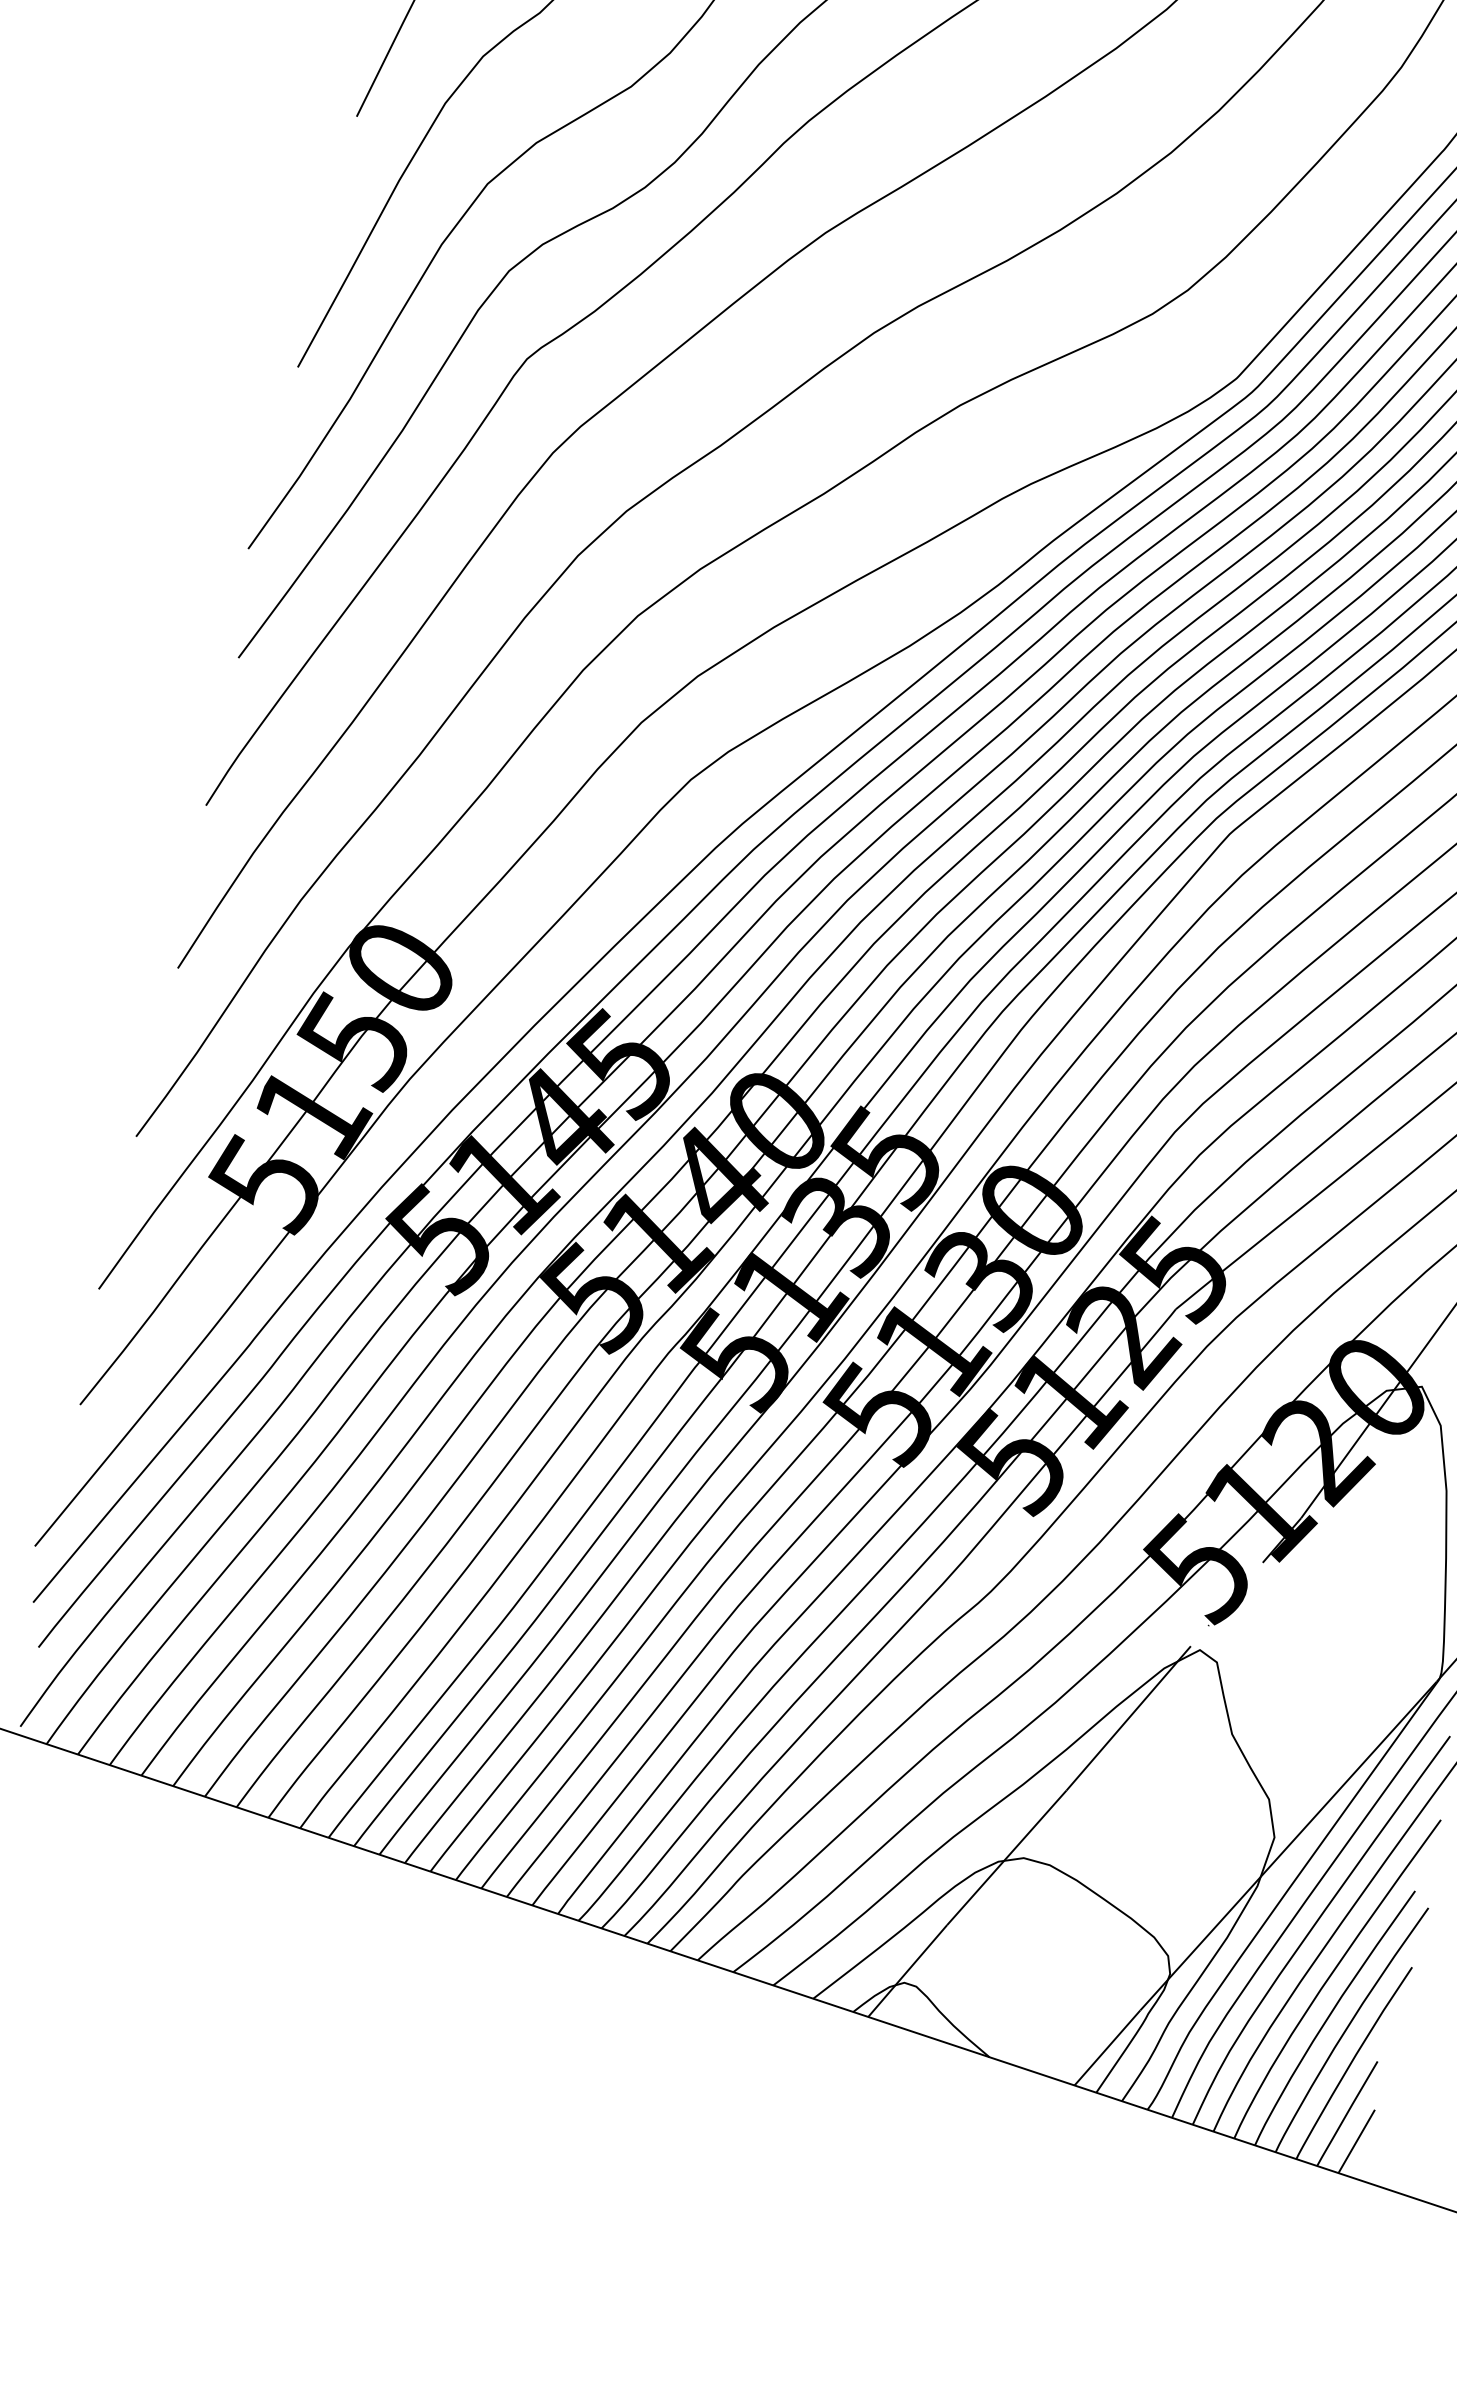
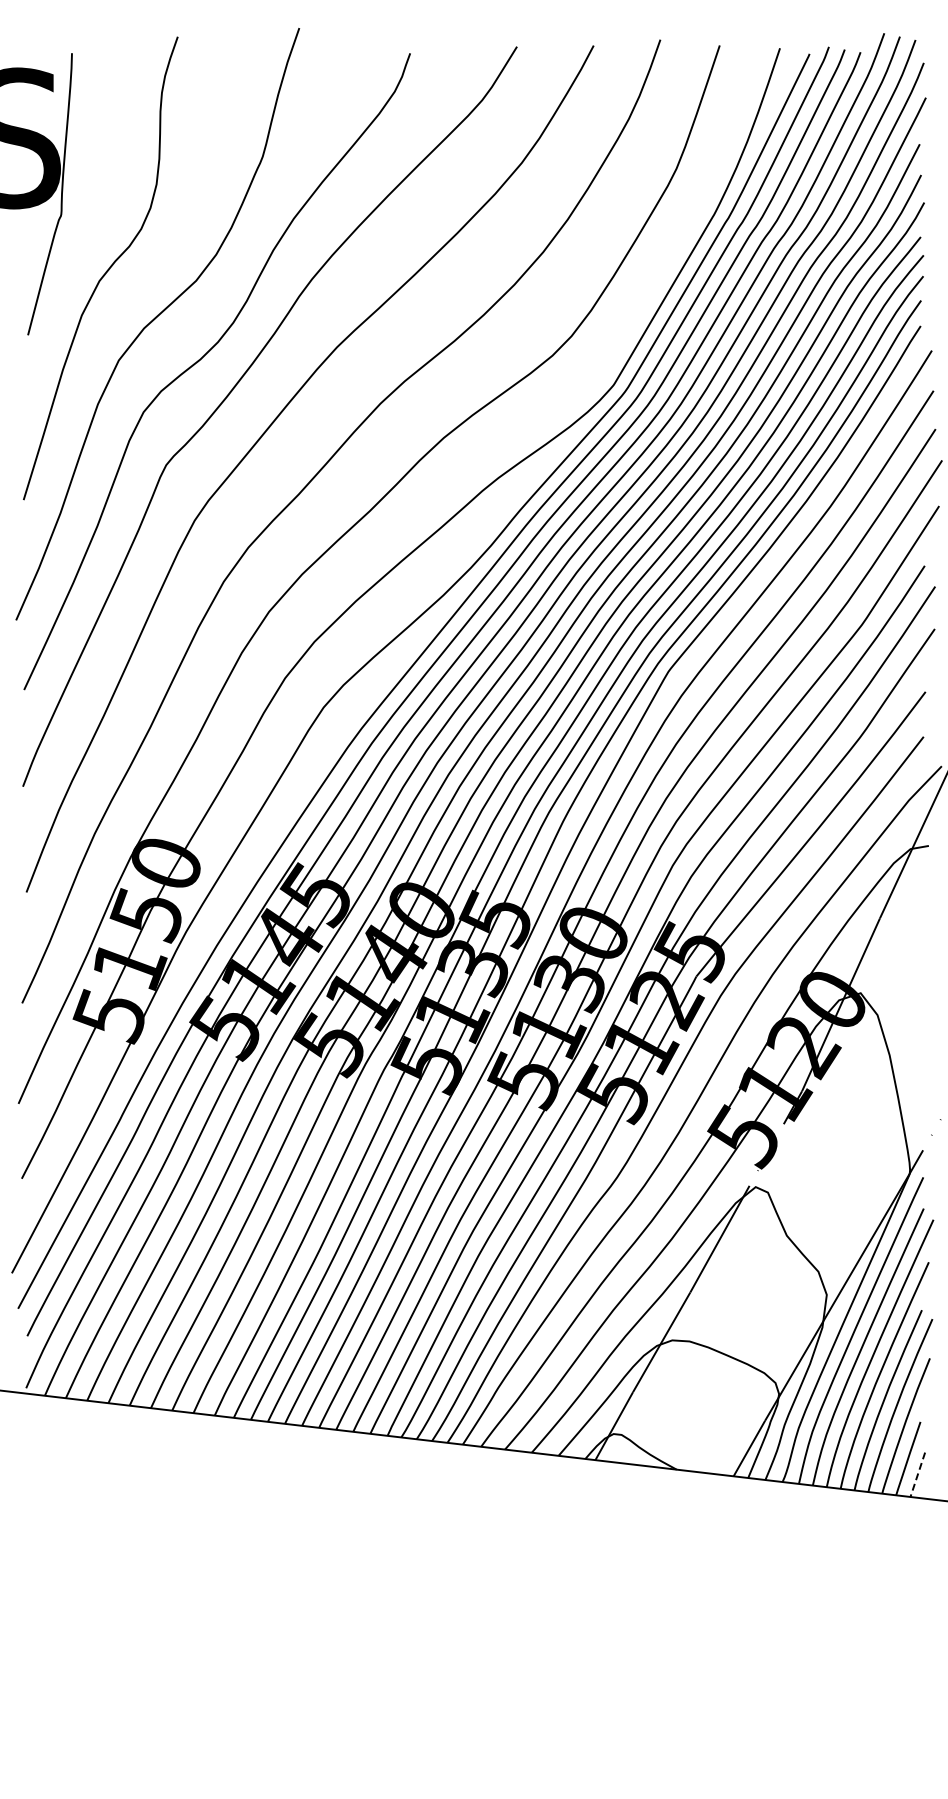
line: (1356, 2142) -> (917, 1475), solid -> dashed

